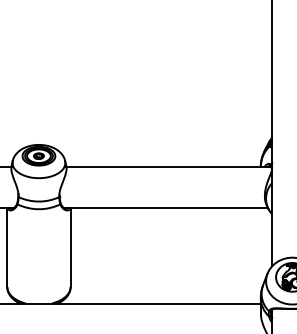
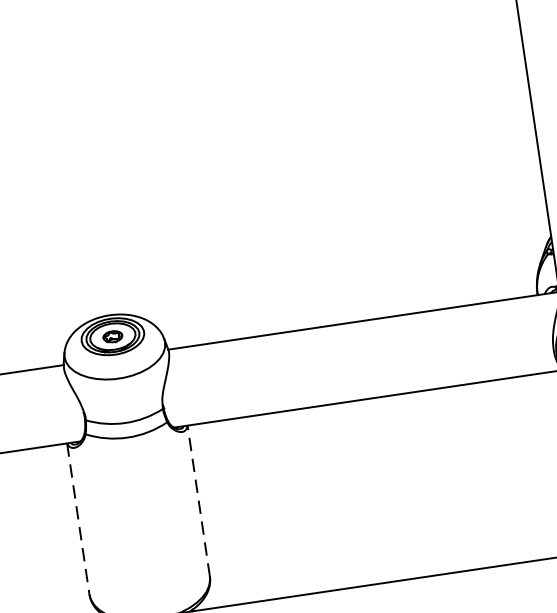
line: (7, 247) -> (78, 519), solid -> dashed
line: (70, 247) -> (198, 501), solid -> dashed

